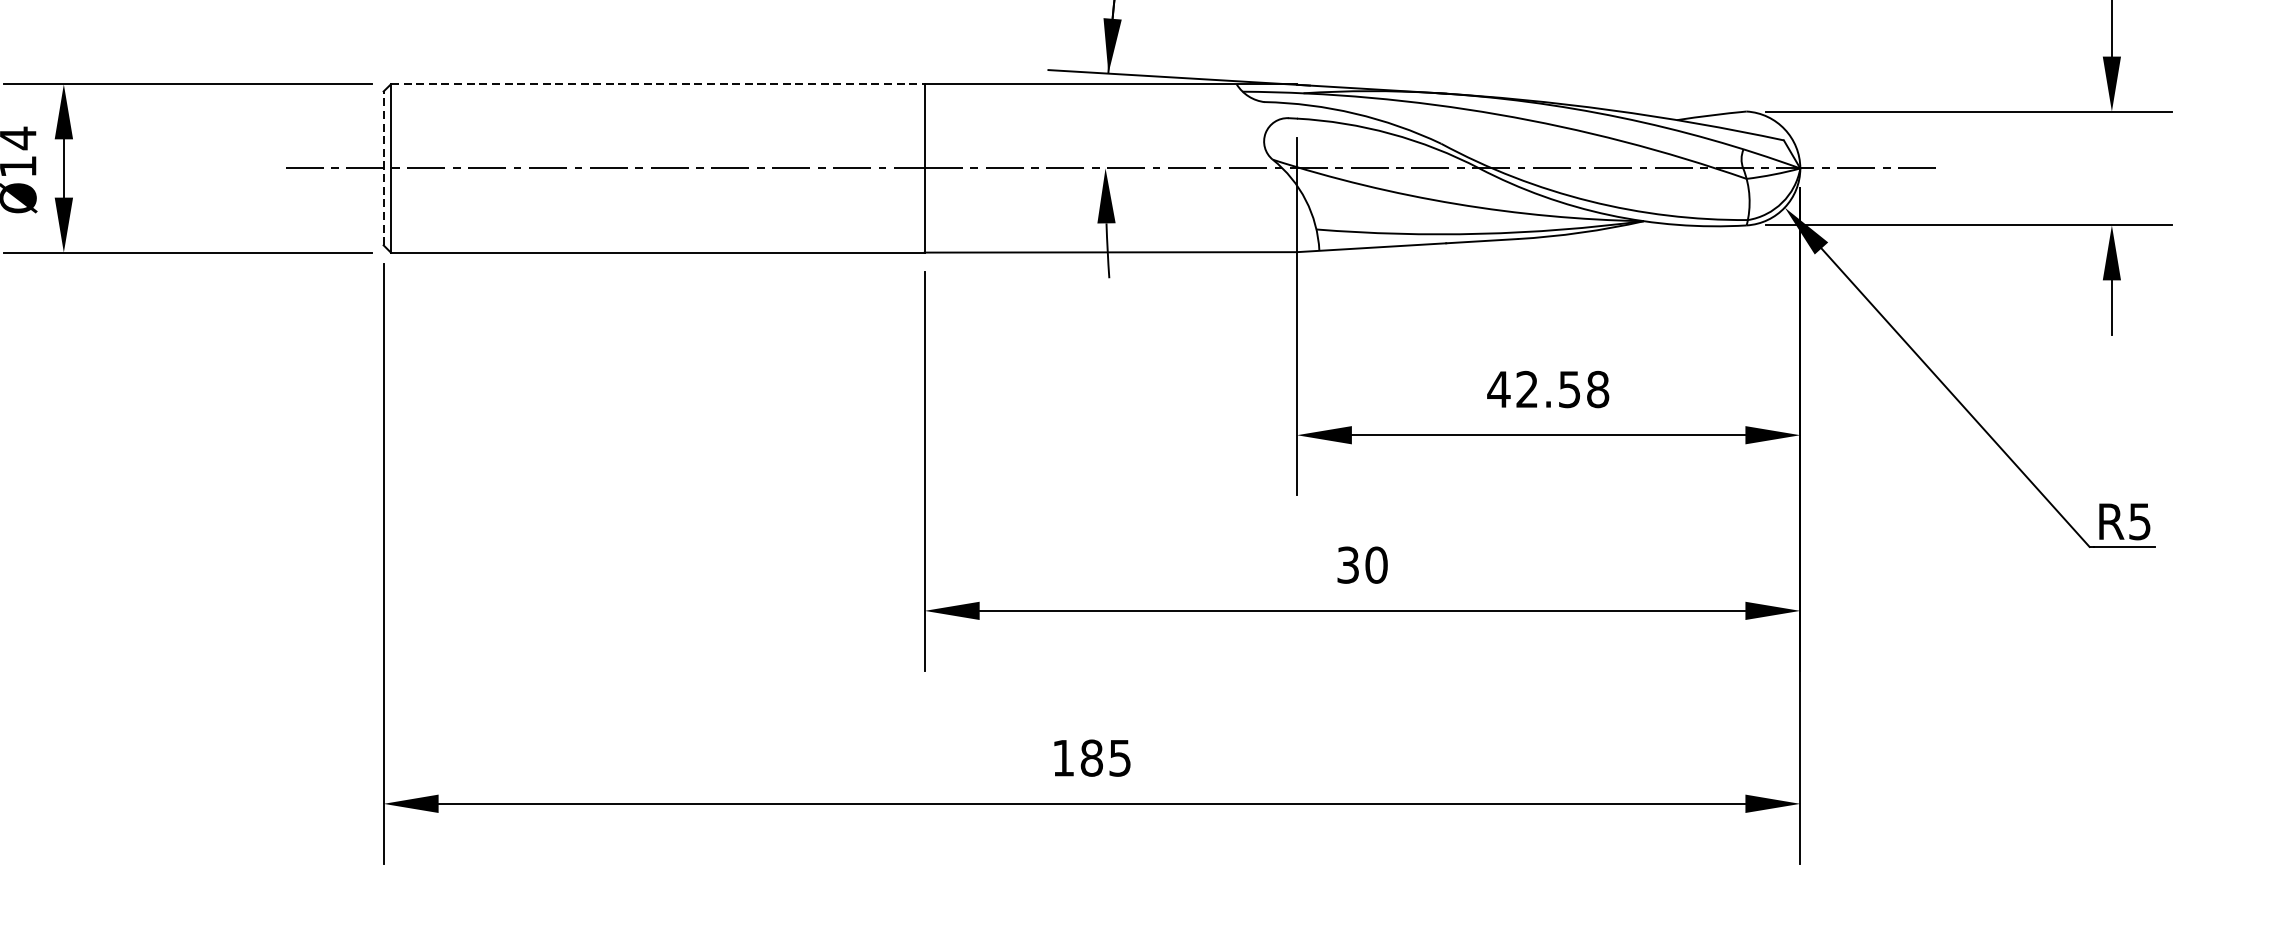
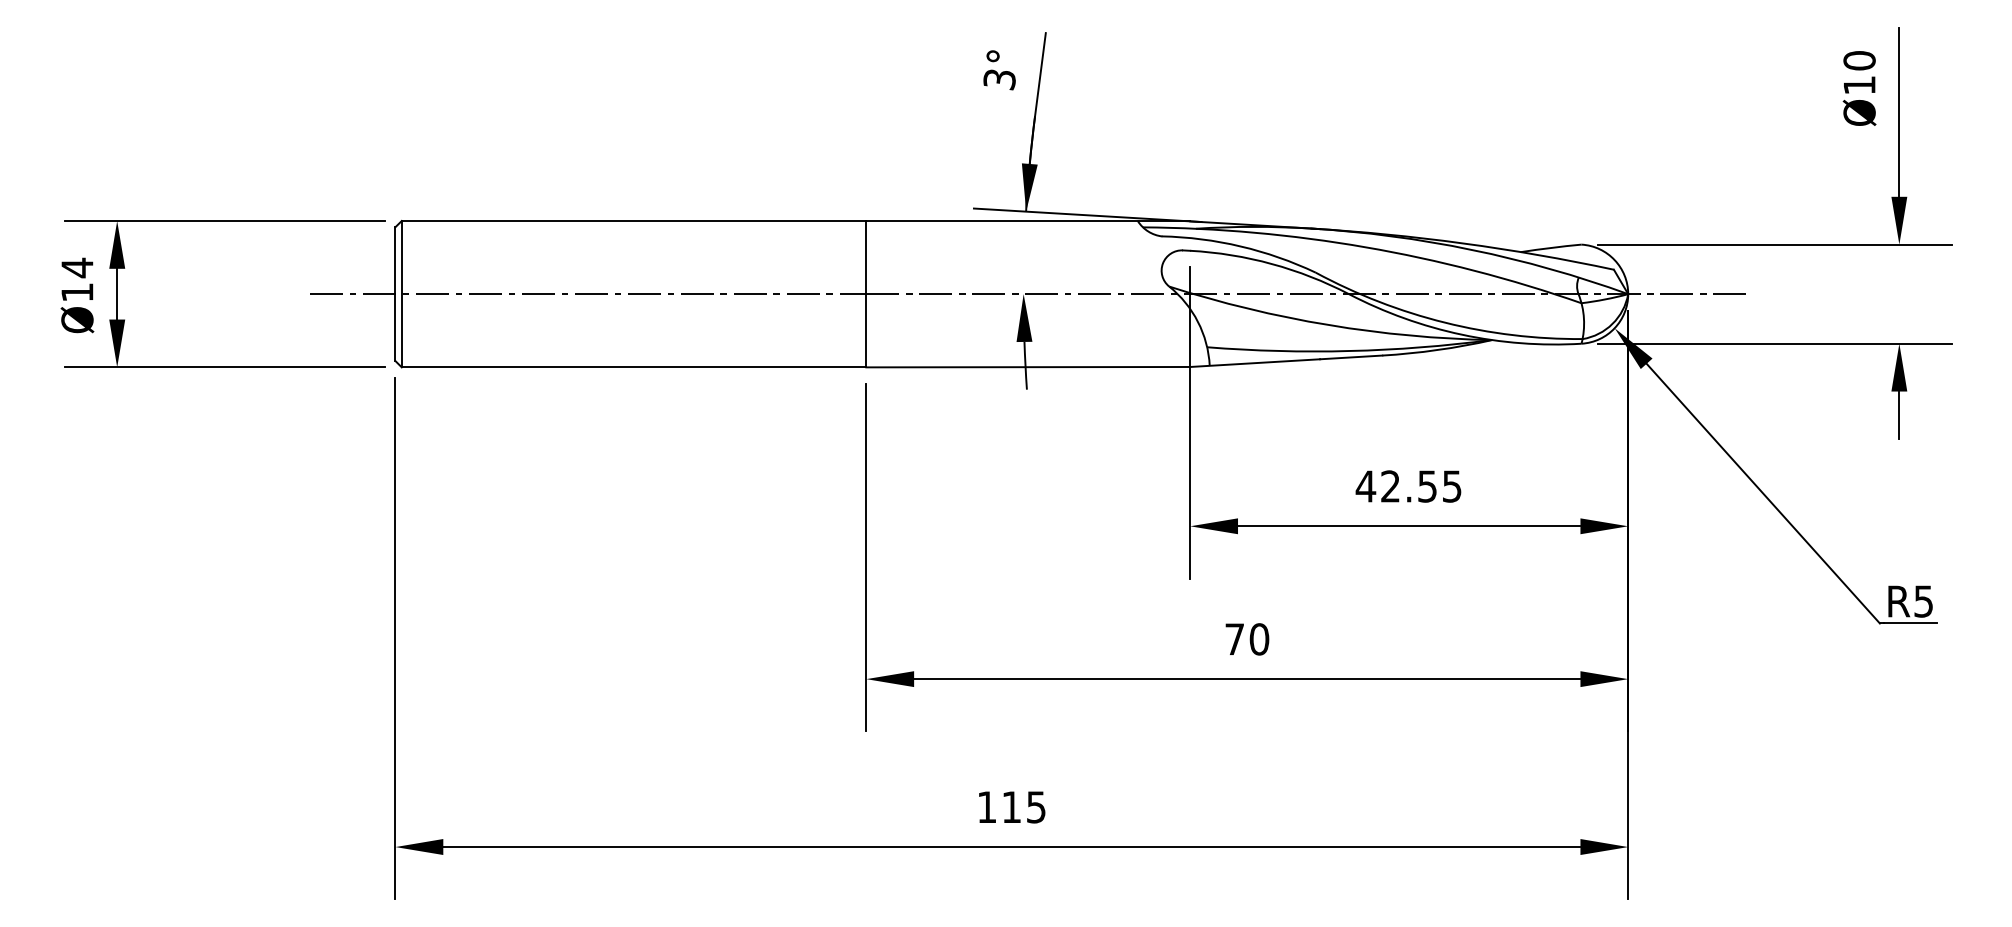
line: (658, 84) -> (634, 221), dashed -> solid
line: (383, 168) -> (395, 294), dashed -> solid
text: (1597, 389) -> (1451, 486), 42.58 -> 42.55
text: (1347, 565) -> (1234, 639), 30 -> 70
text: (1091, 758) -> (1011, 807), 185 -> 115

